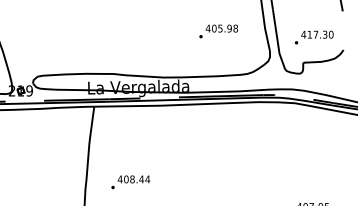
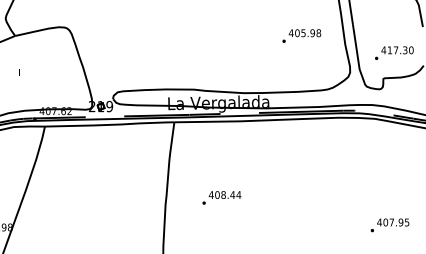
text: (218, 30) -> (301, 35), moved
text: (130, 181) -> (221, 197), moved

